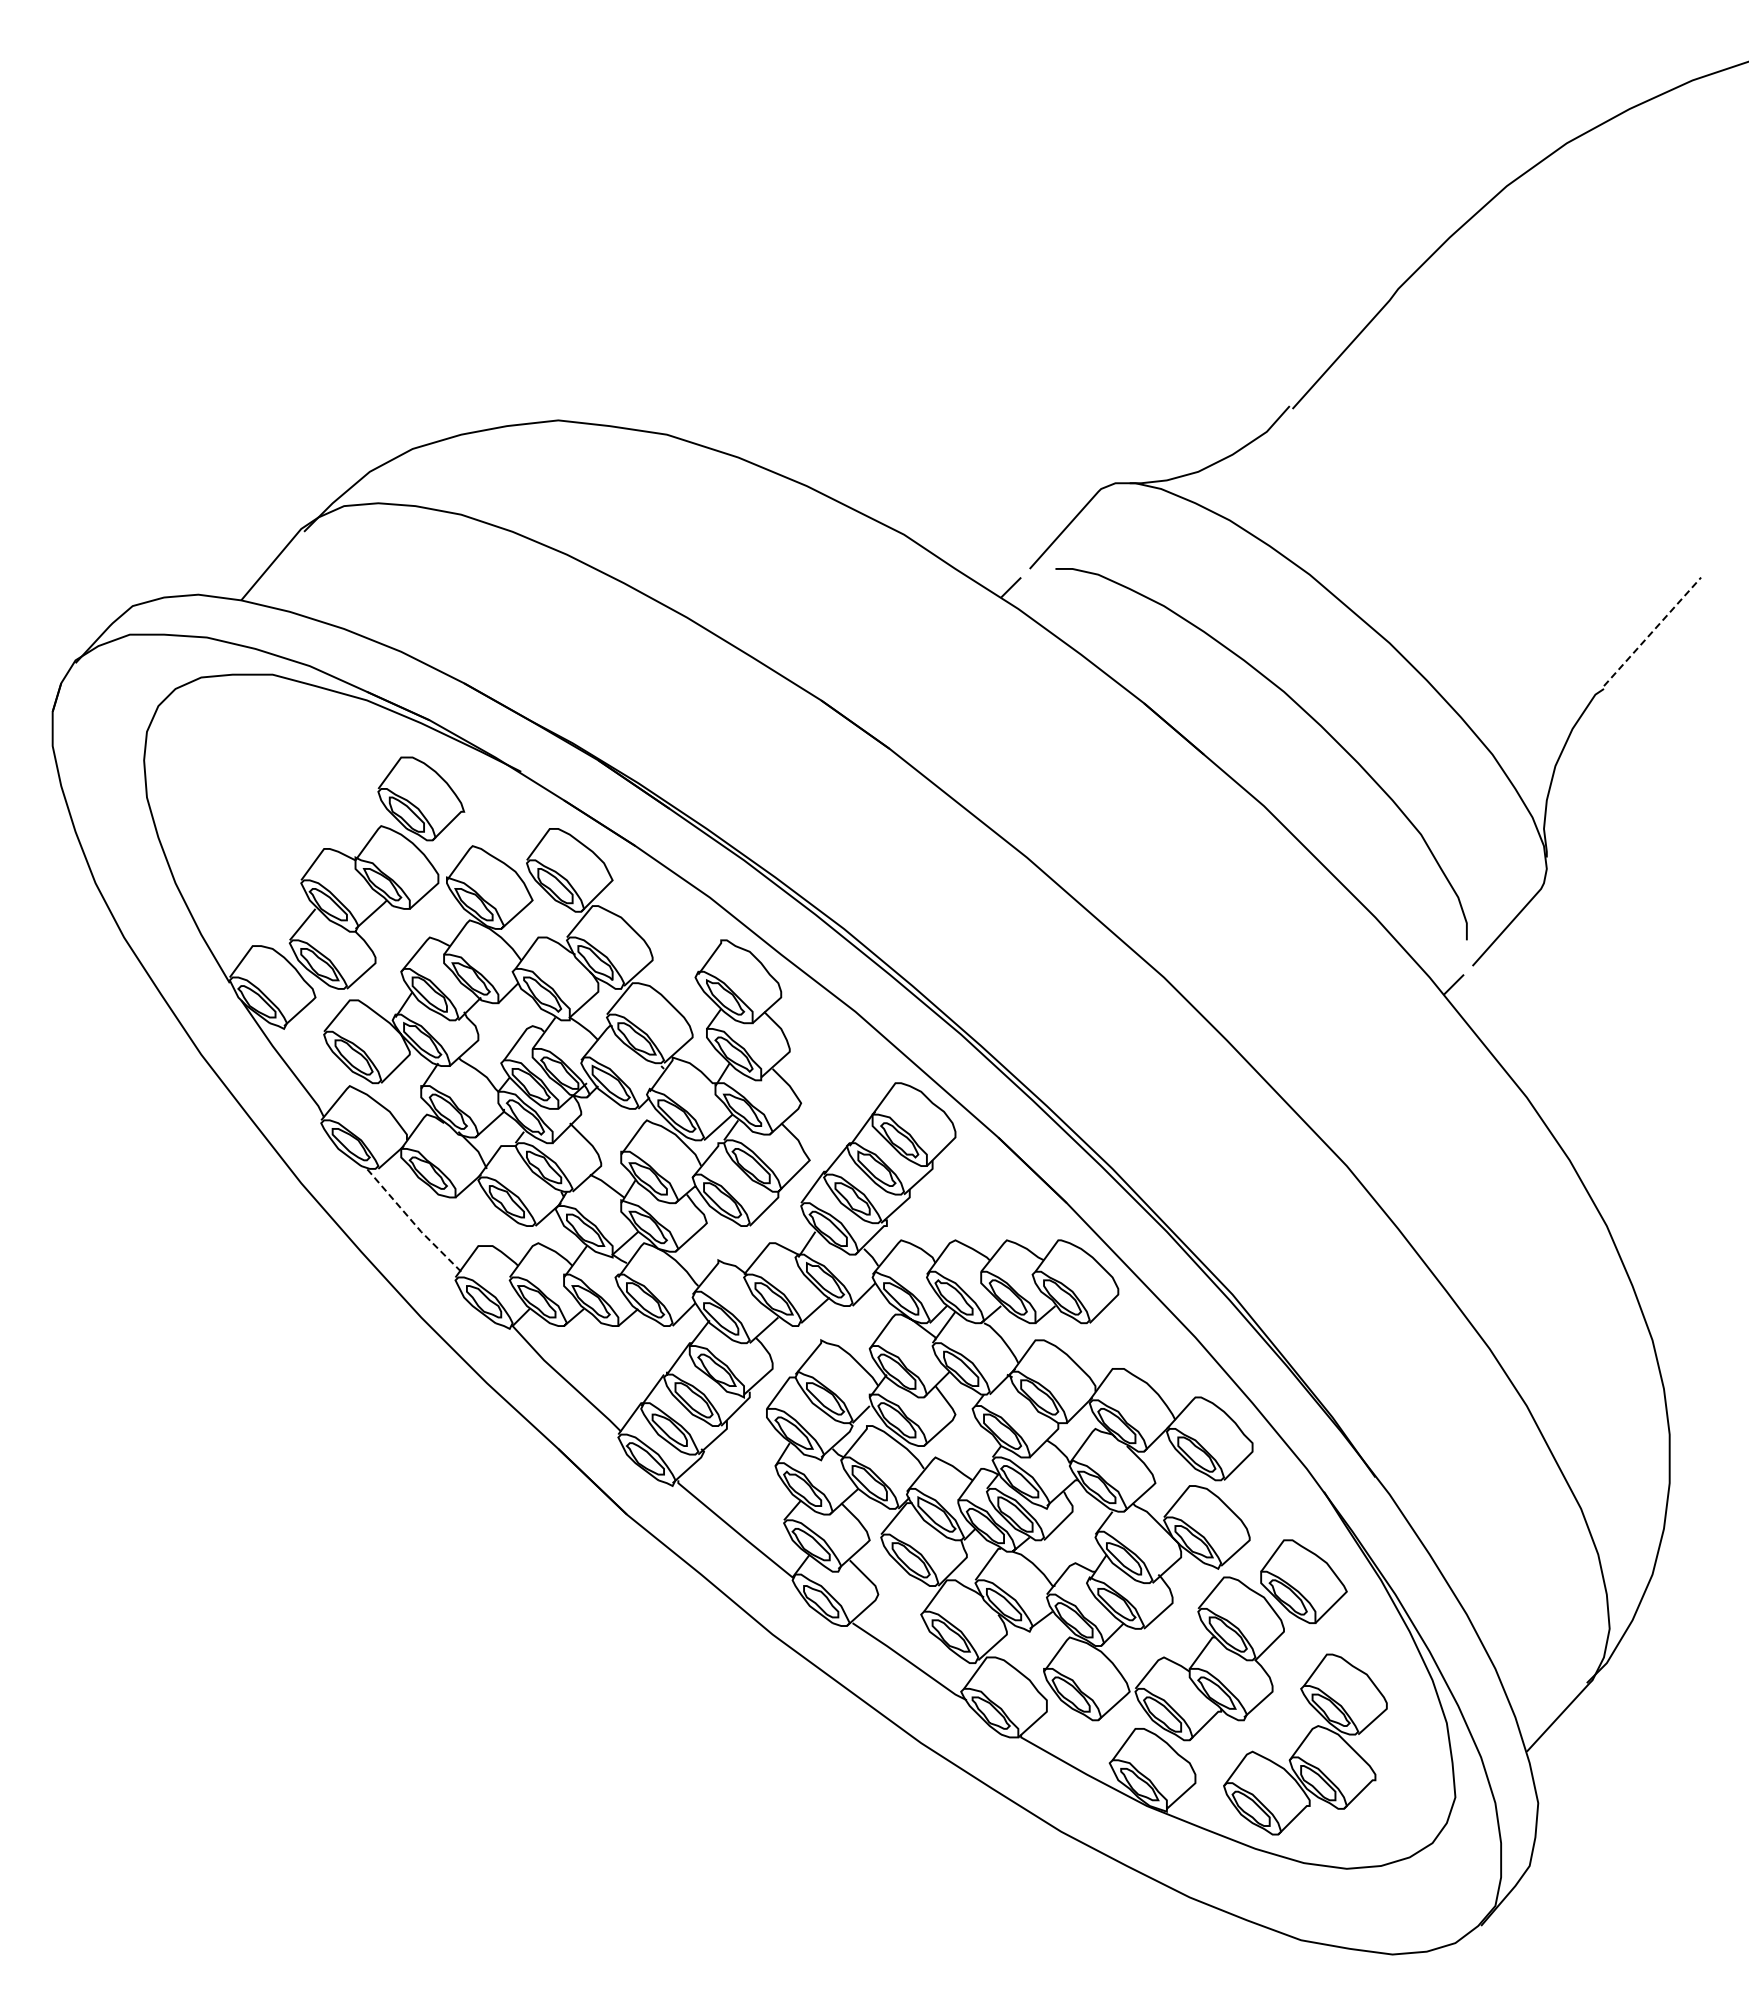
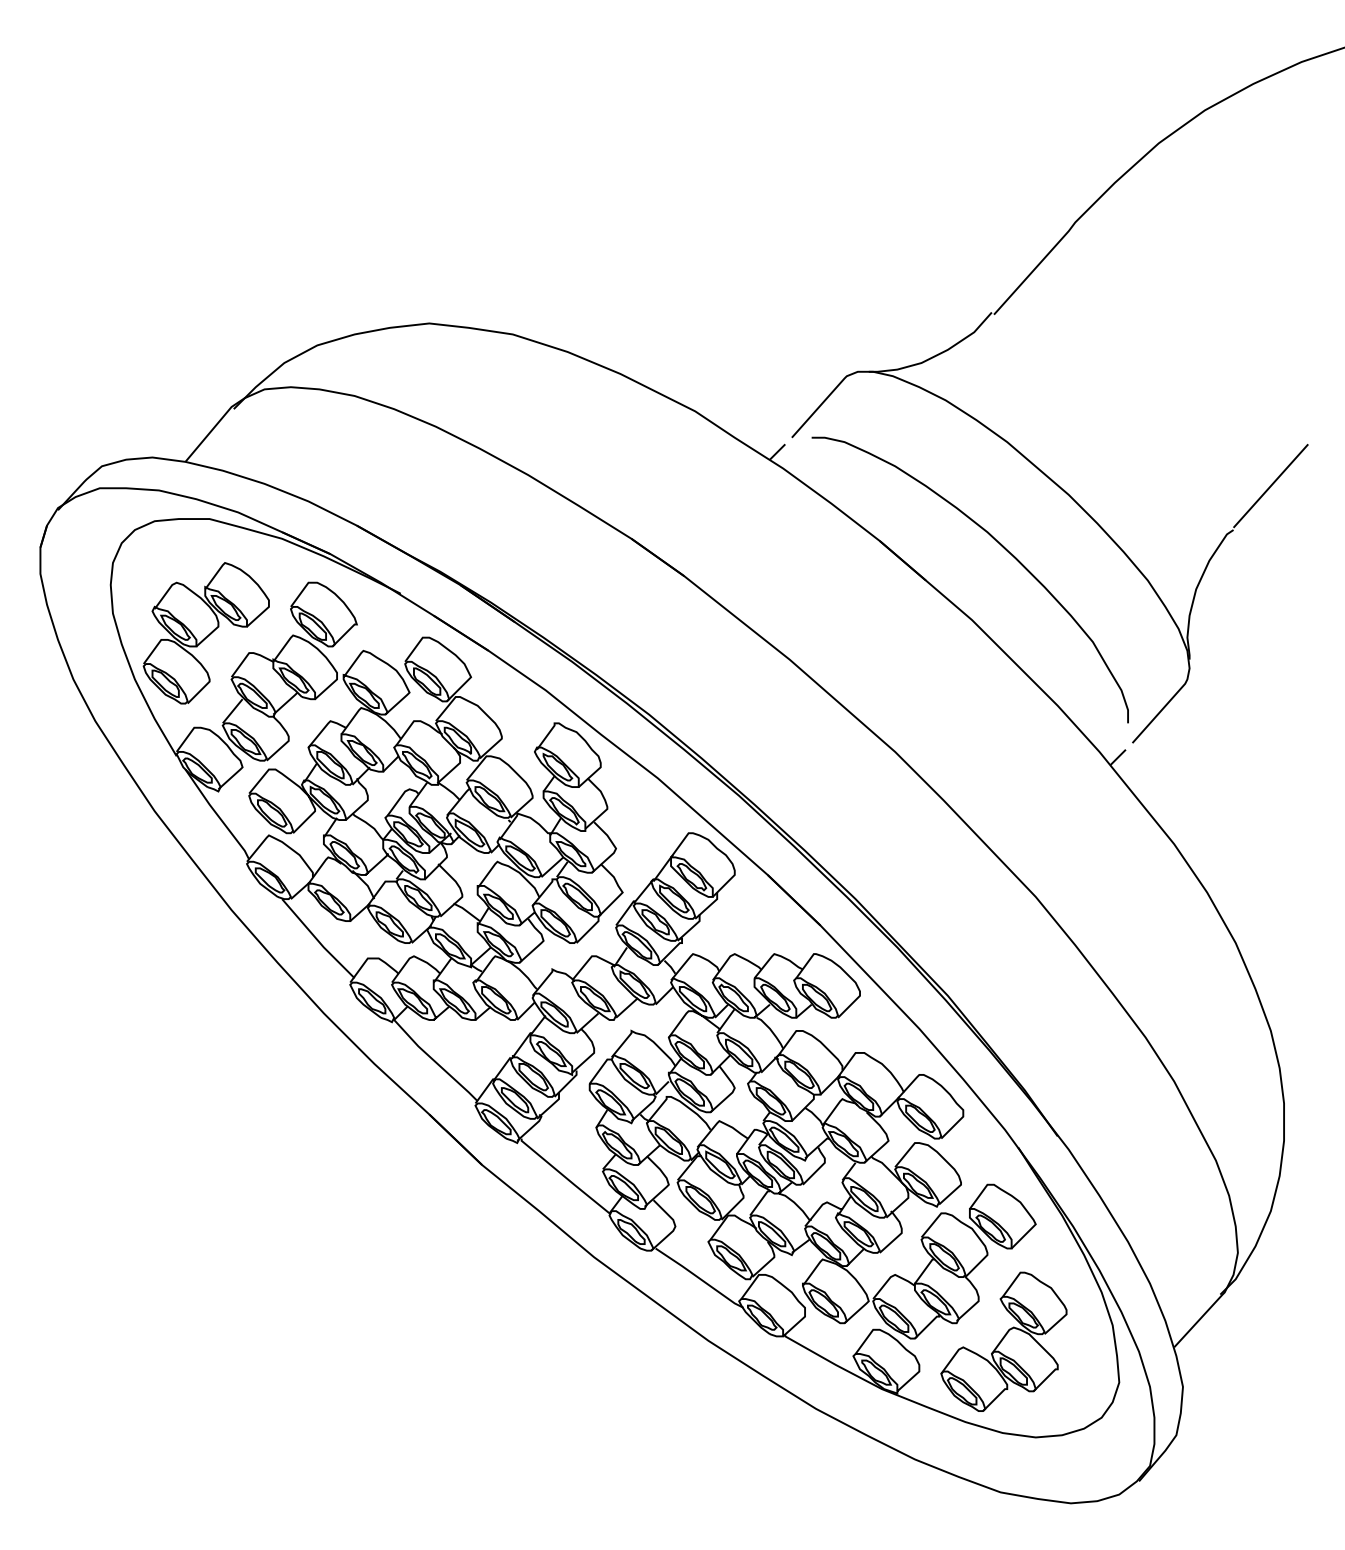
line: (1652, 631) -> (1270, 485), dashed -> solid
part: (268, 822) -> (206, 632), added
line: (412, 1222) -> (317, 940), dashed -> solid

